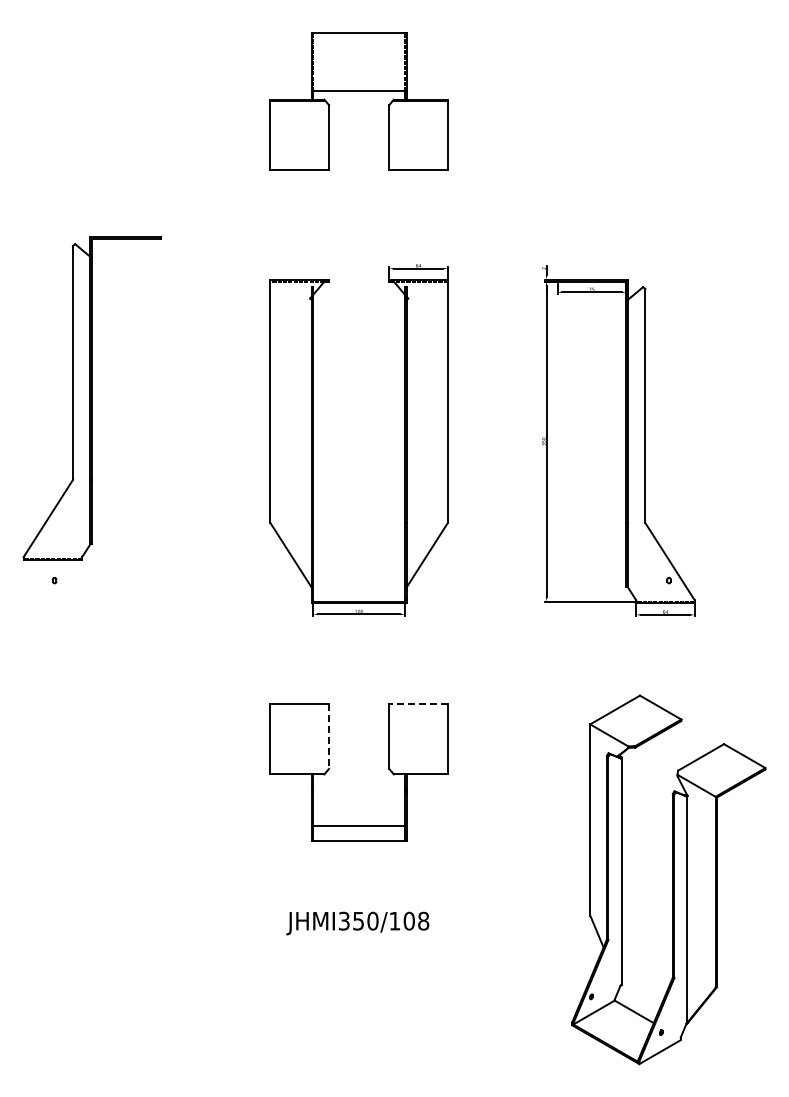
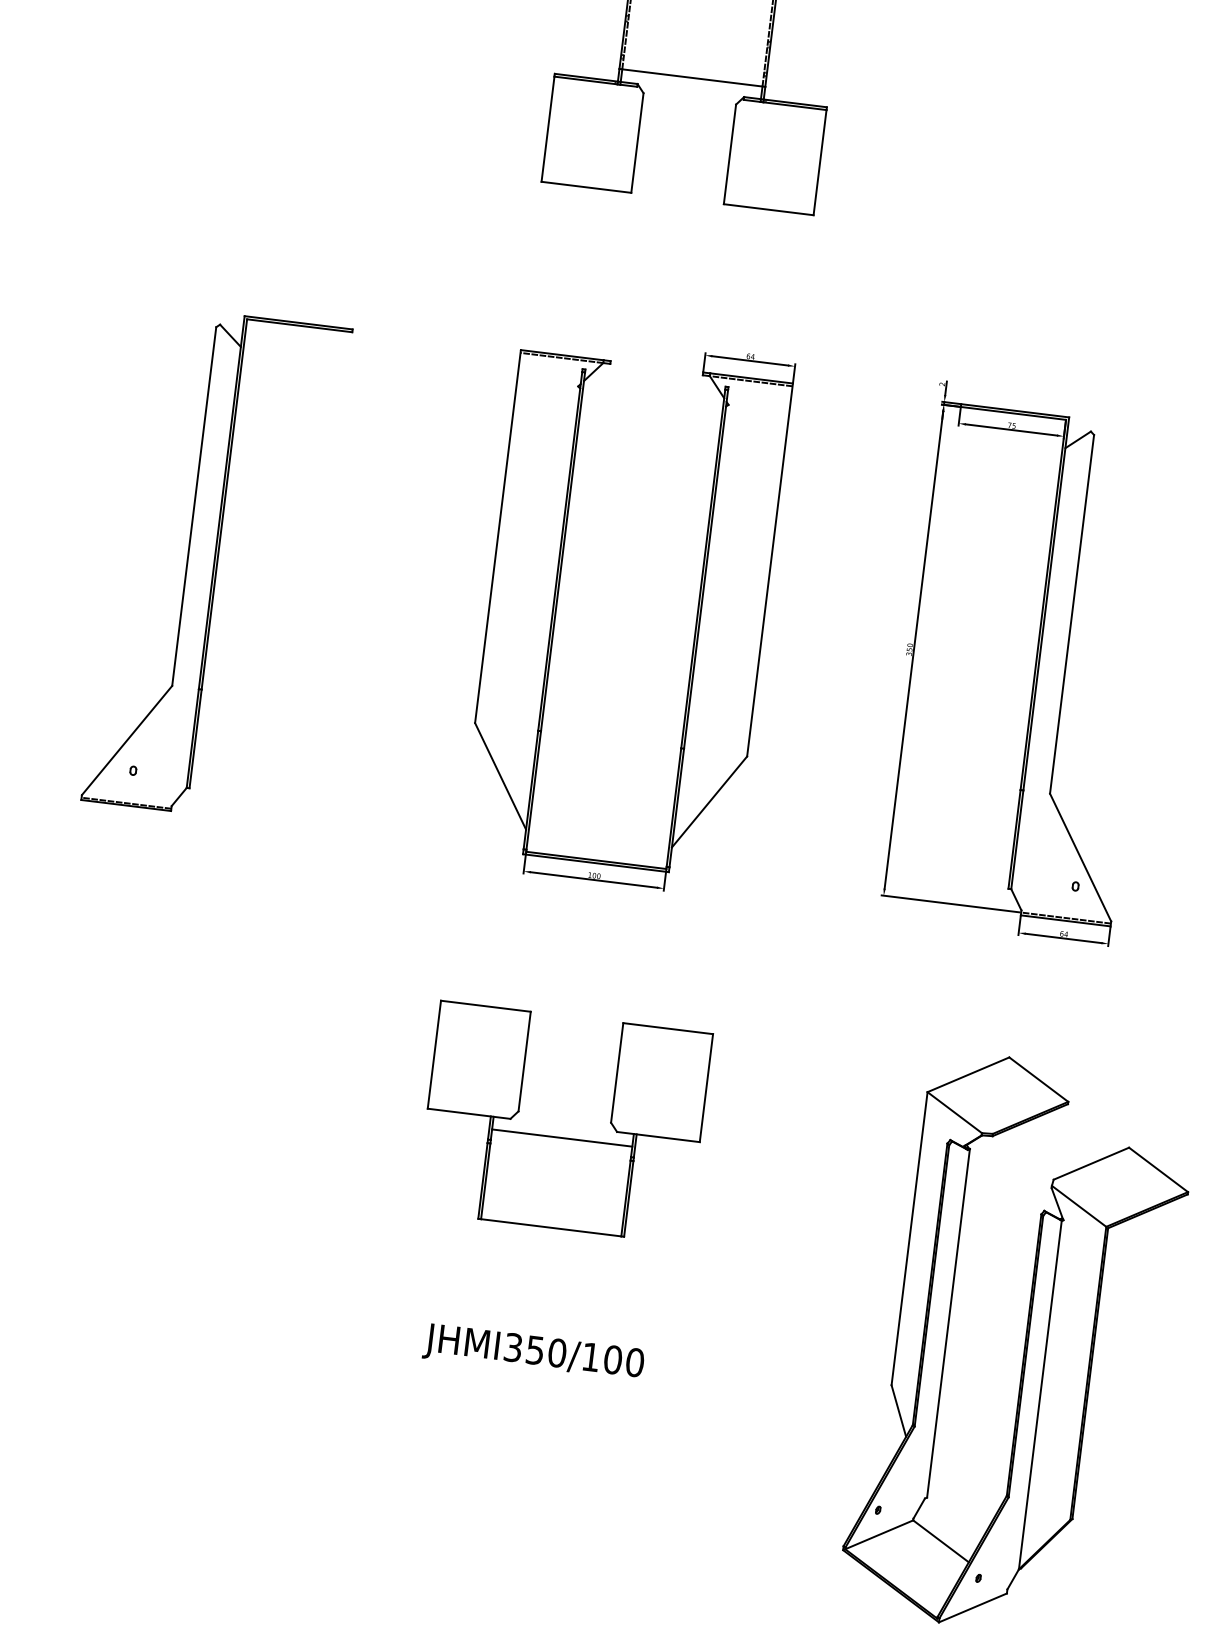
part: (91, 398) -> (216, 564), moved
line: (418, 704) -> (667, 1029), dashed -> solid
line: (328, 737) -> (523, 1062), dashed -> solid
line: (358, 825) -> (561, 1137), moved
text: (423, 921) -> (634, 1363), JHMI350/108 -> JHMI350/100

